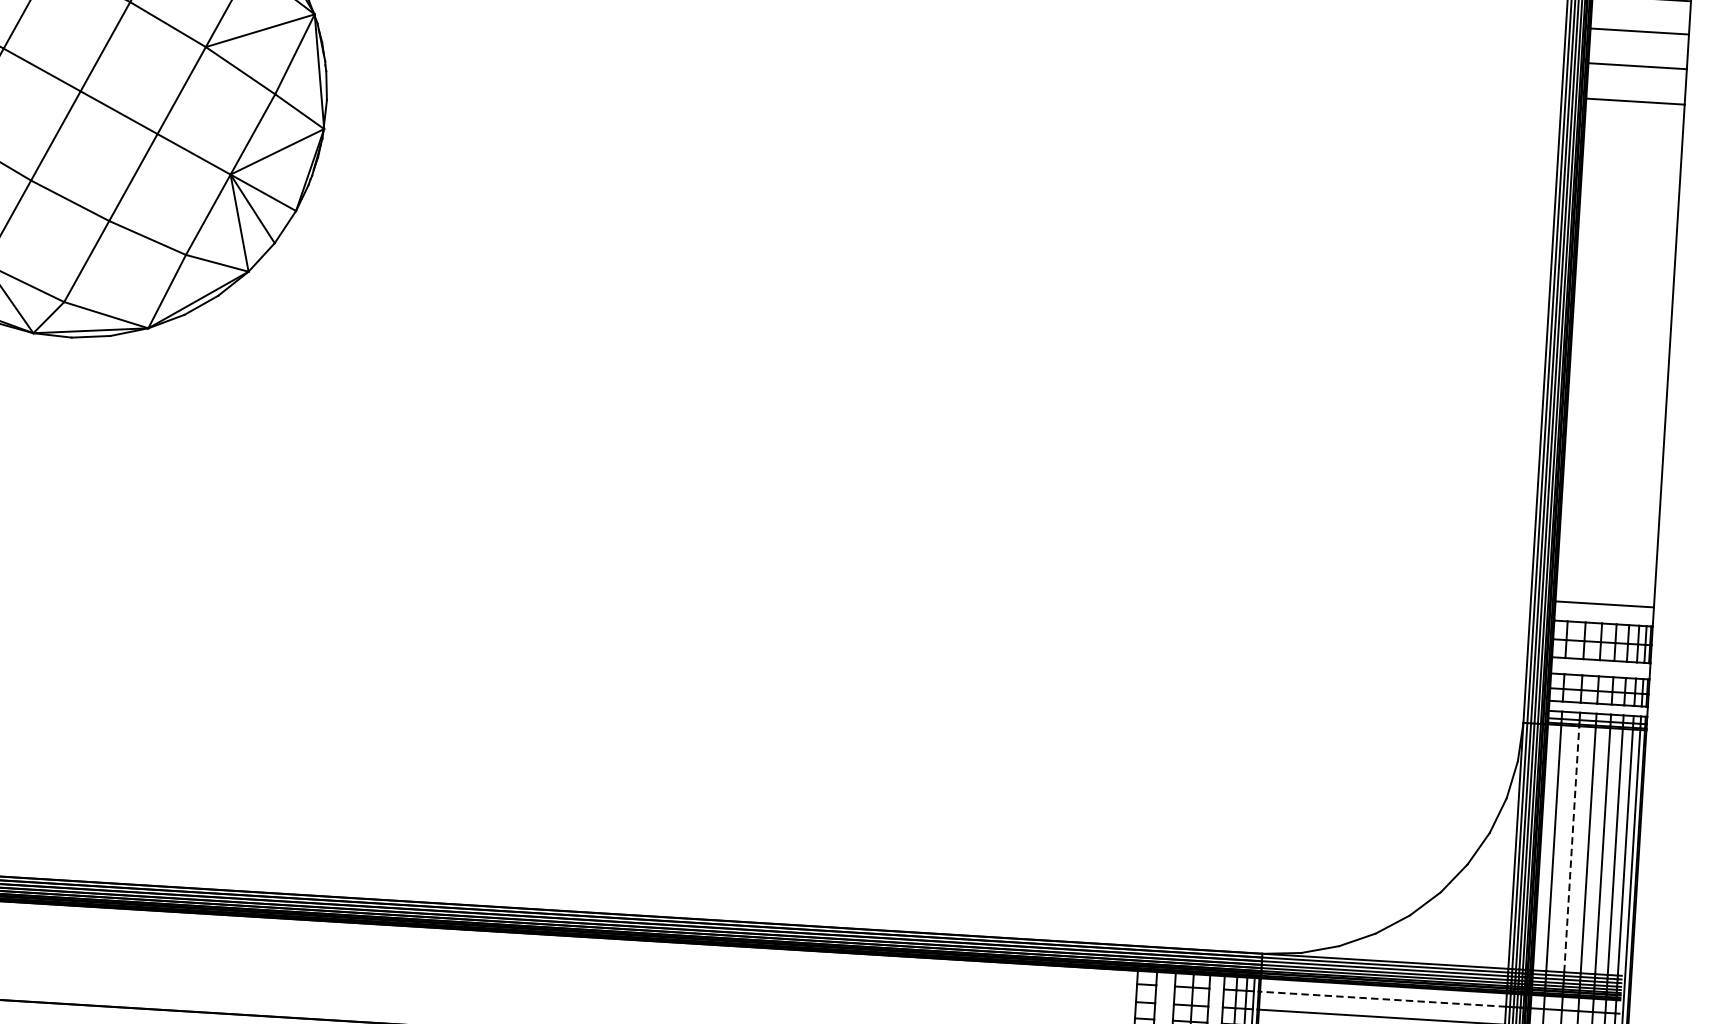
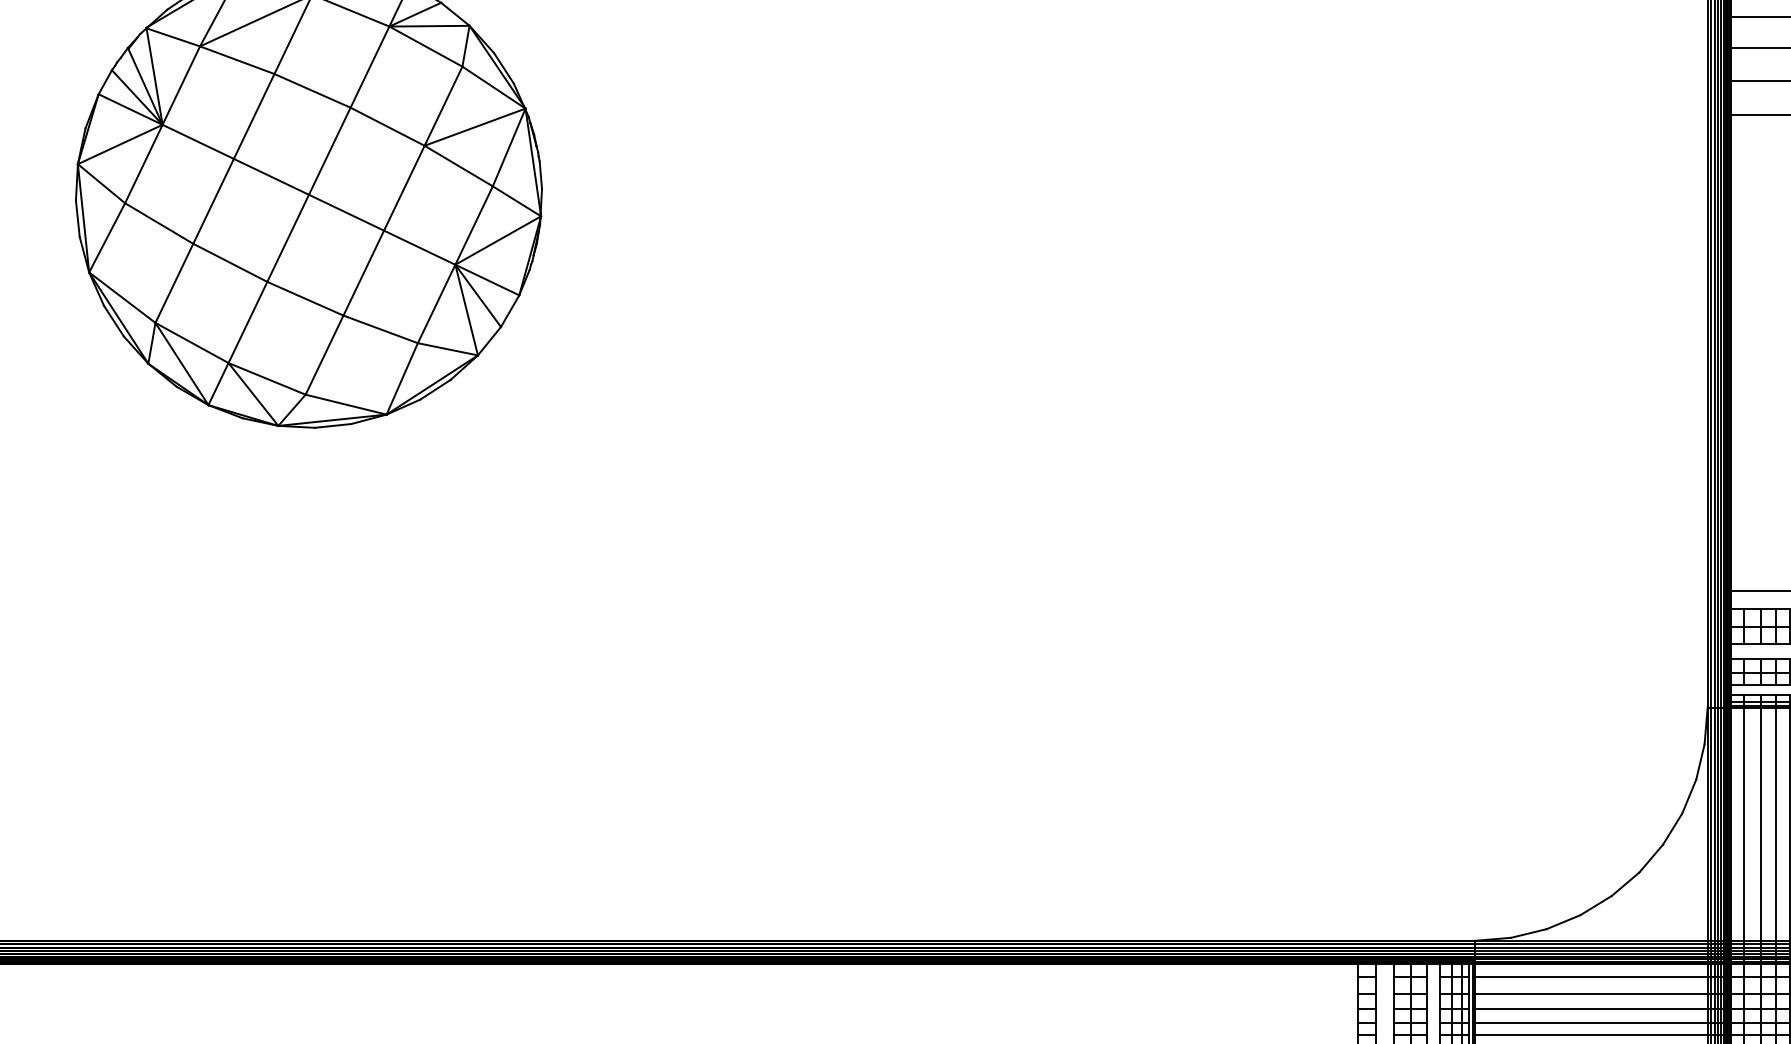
line: (1571, 849) -> (1760, 824), dashed -> solid
line: (1383, 998) -> (1591, 976), dashed -> solid

